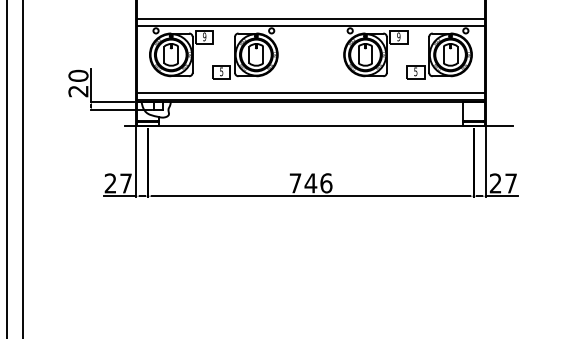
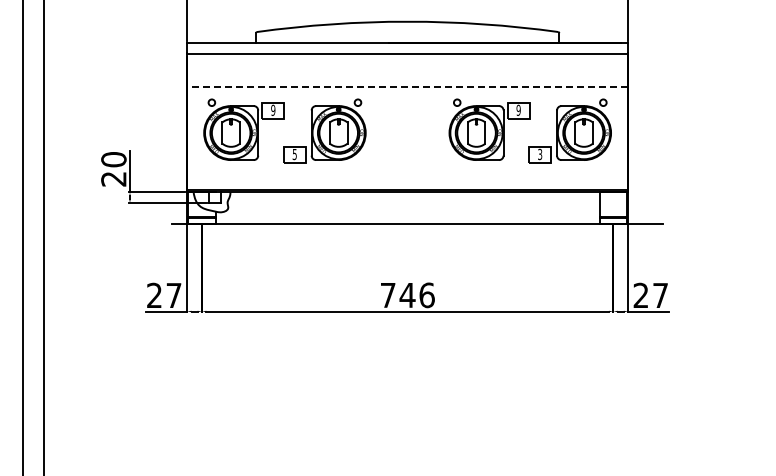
line: (310, 18) -> (407, 87), solid -> dashed
line: (310, 25) -> (407, 96), removed
text: (416, 71) -> (540, 153), 5 -> 3
line: (310, 93) -> (407, 181), removed

